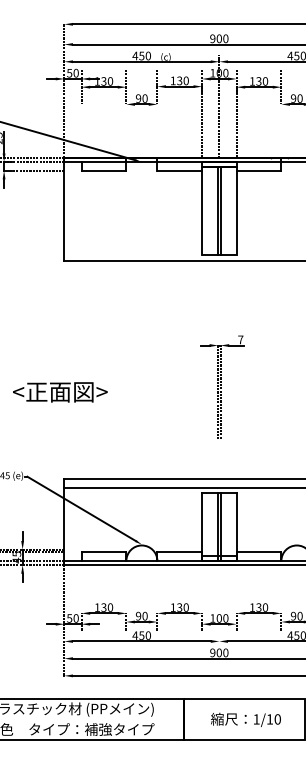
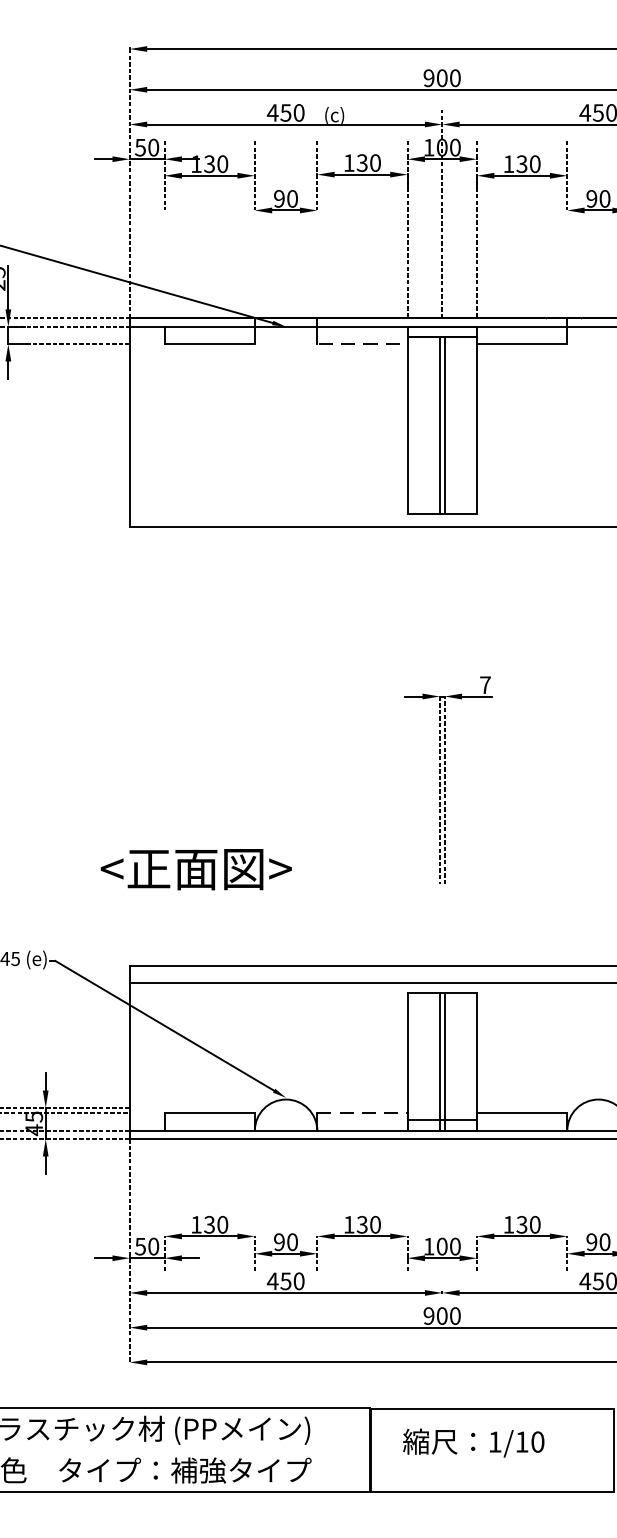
line: (180, 170) -> (363, 343), solid -> dashed
text: (60, 392) -> (196, 869), moved
line: (180, 552) -> (363, 1113), solid -> dashed
text: (245, 719) -> (472, 1442), moved

